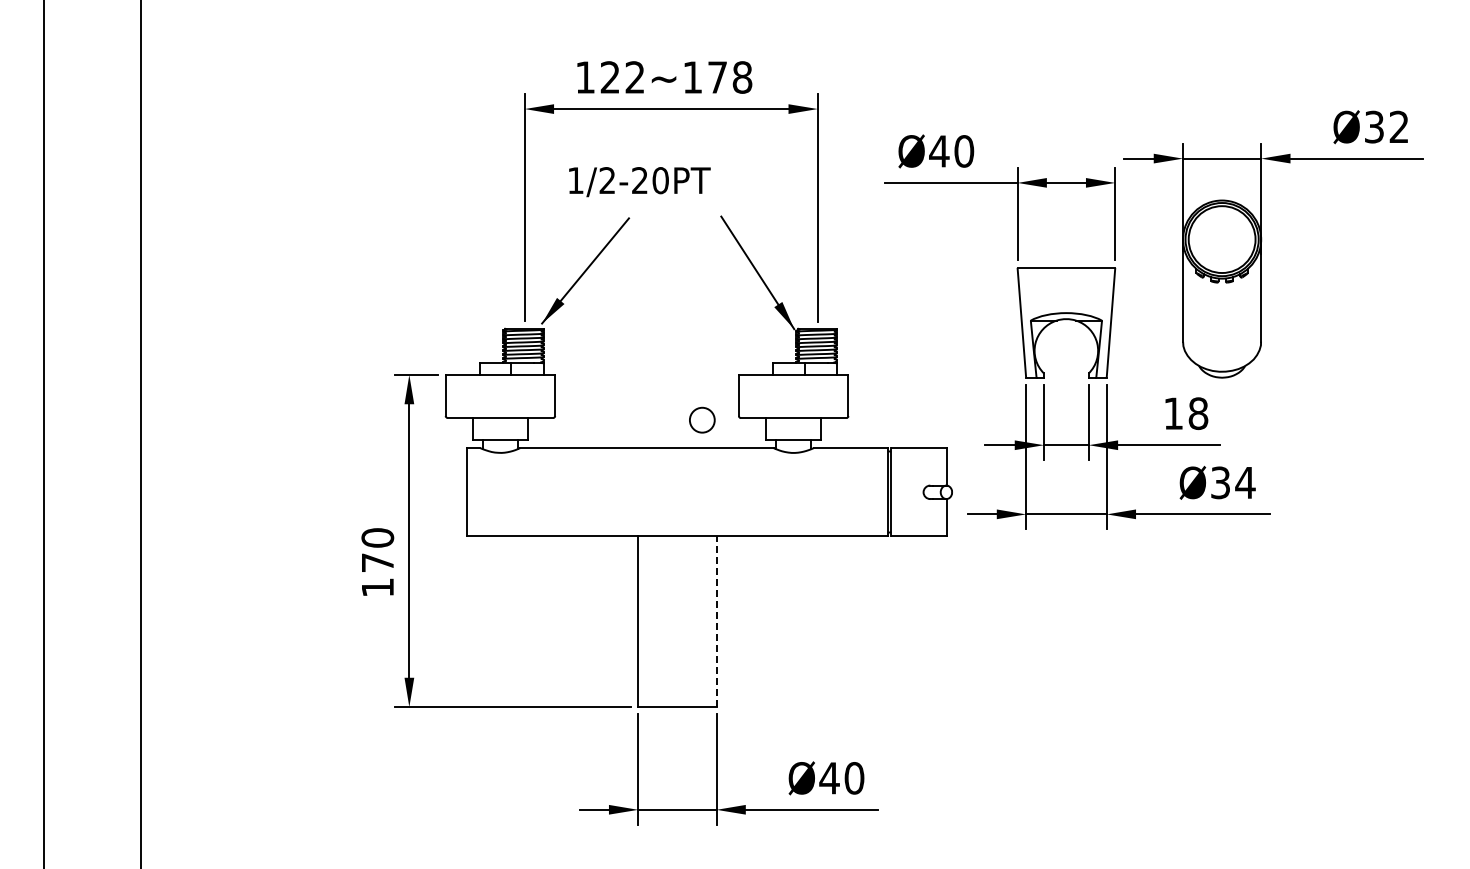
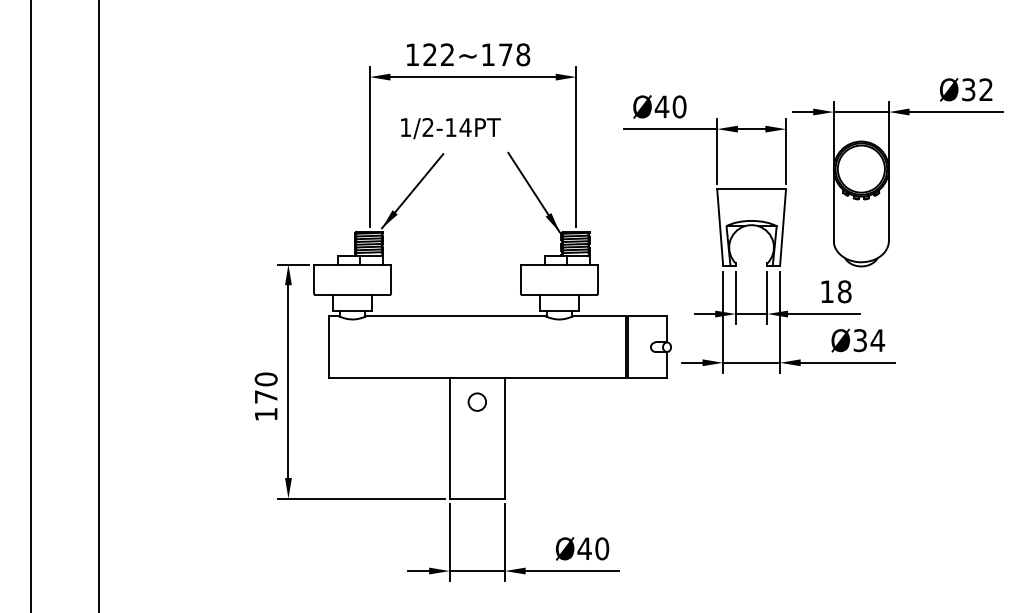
text: (650, 180) -> (458, 127), 1/2-20PT -> 1/2-14PT
circle: (702, 419) -> (477, 401), moved
line: (716, 621) -> (504, 438), dashed -> solid

